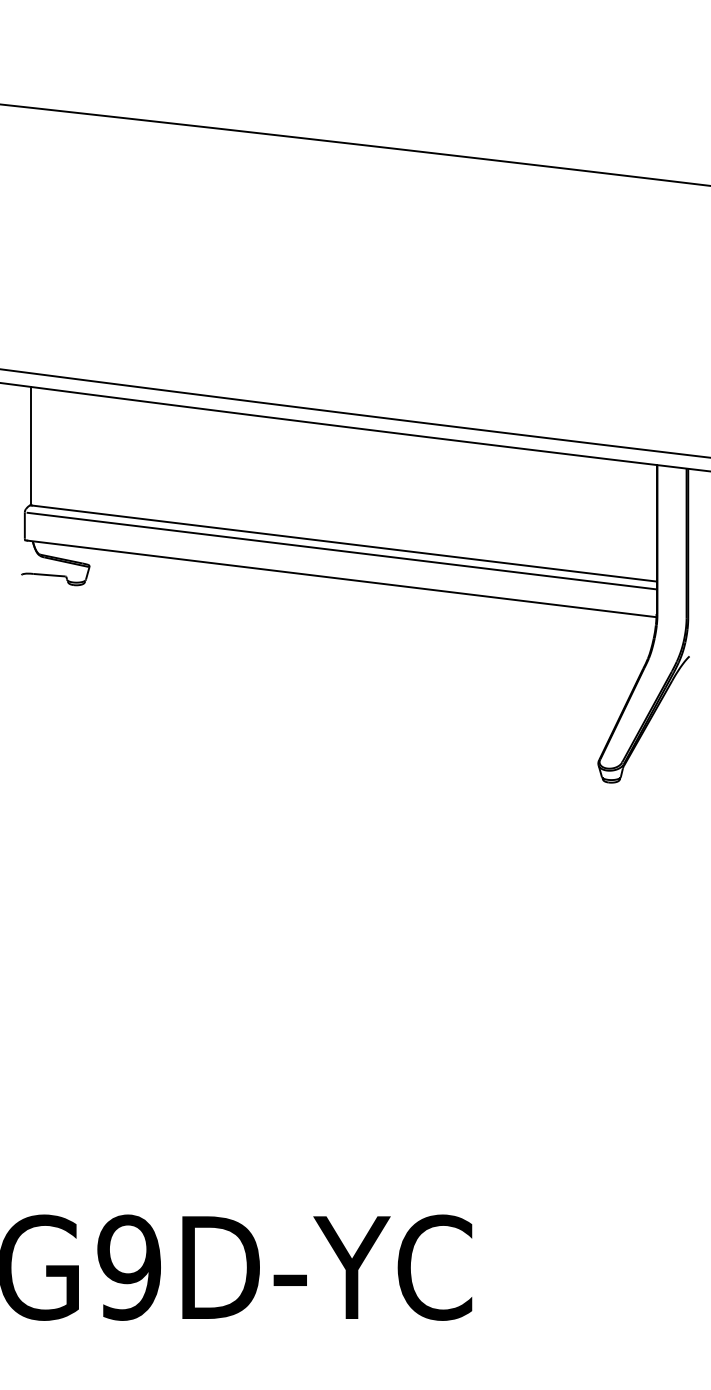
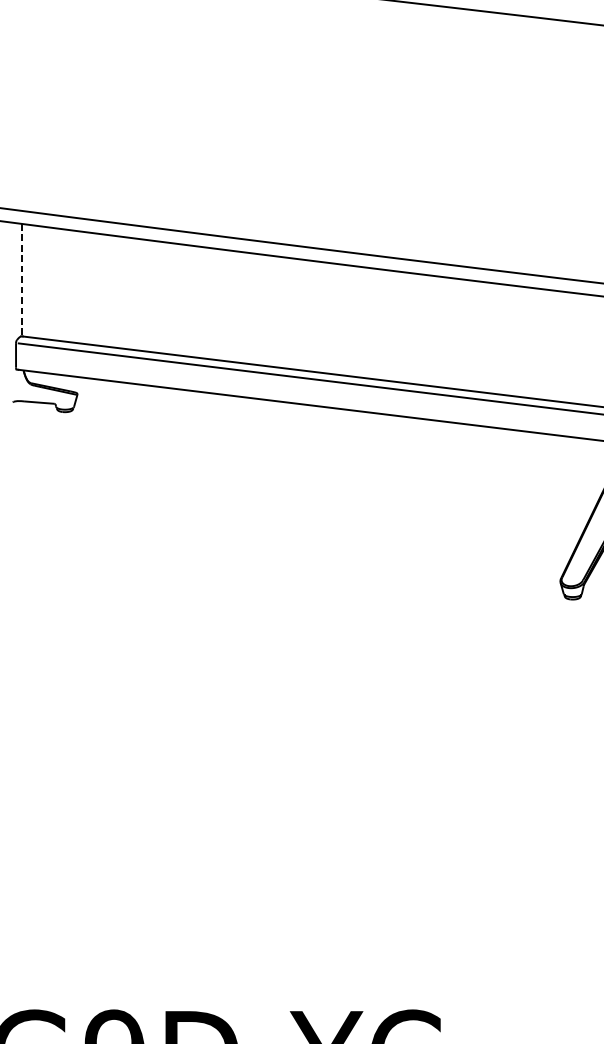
line: (31, 446) -> (22, 280), solid -> dashed

